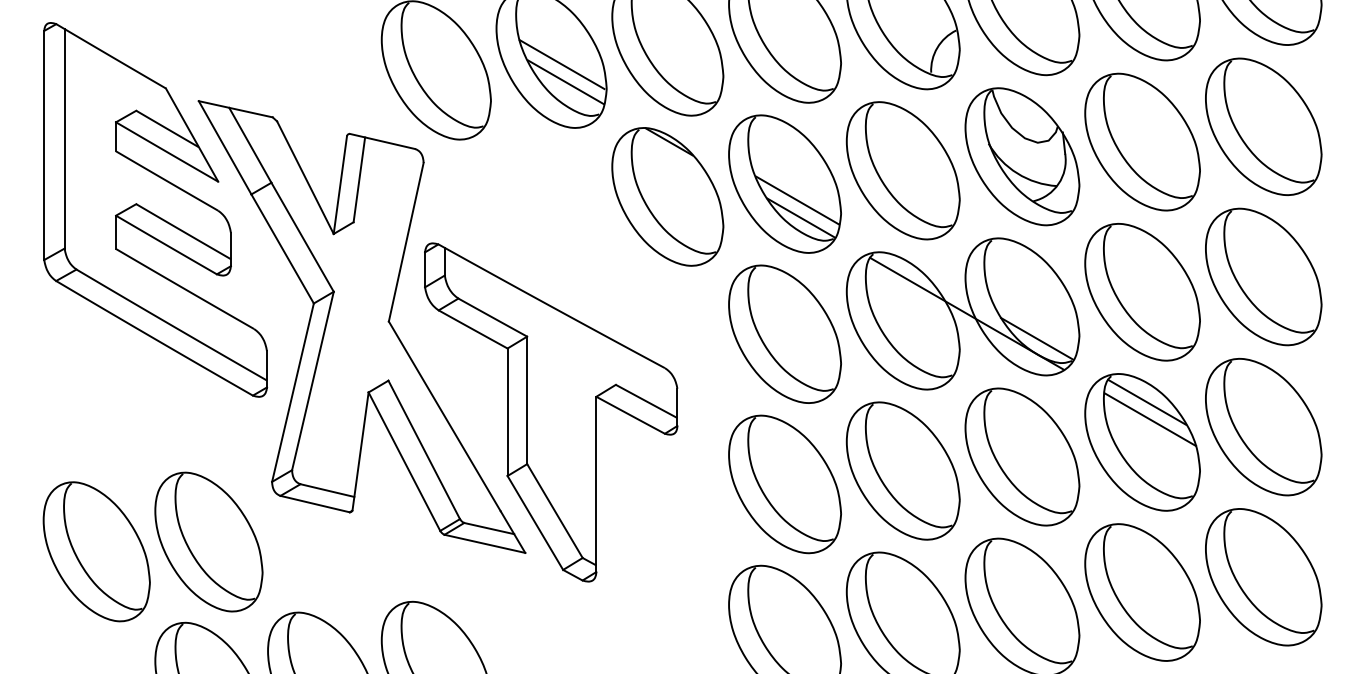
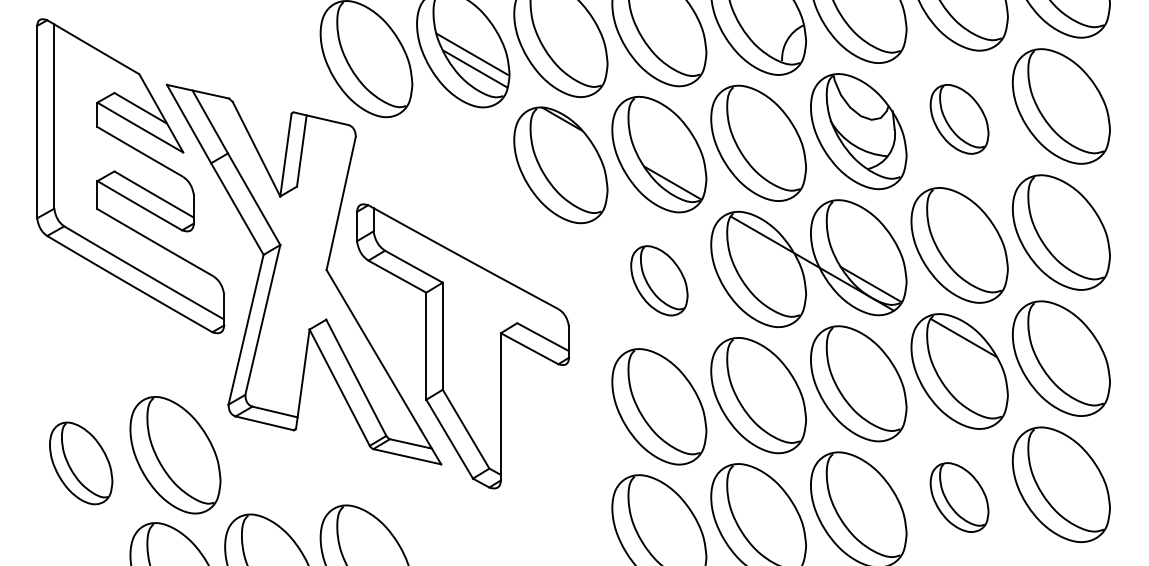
part: (1142, 142) -> (959, 119), size x0.6
line: (797, 200) -> (669, 168), removed
part: (785, 334) -> (659, 280), size x0.6
line: (1150, 419) -> (966, 352), removed
part: (95, 551) -> (80, 463), size x0.7
part: (1142, 592) -> (959, 497), size x0.6

